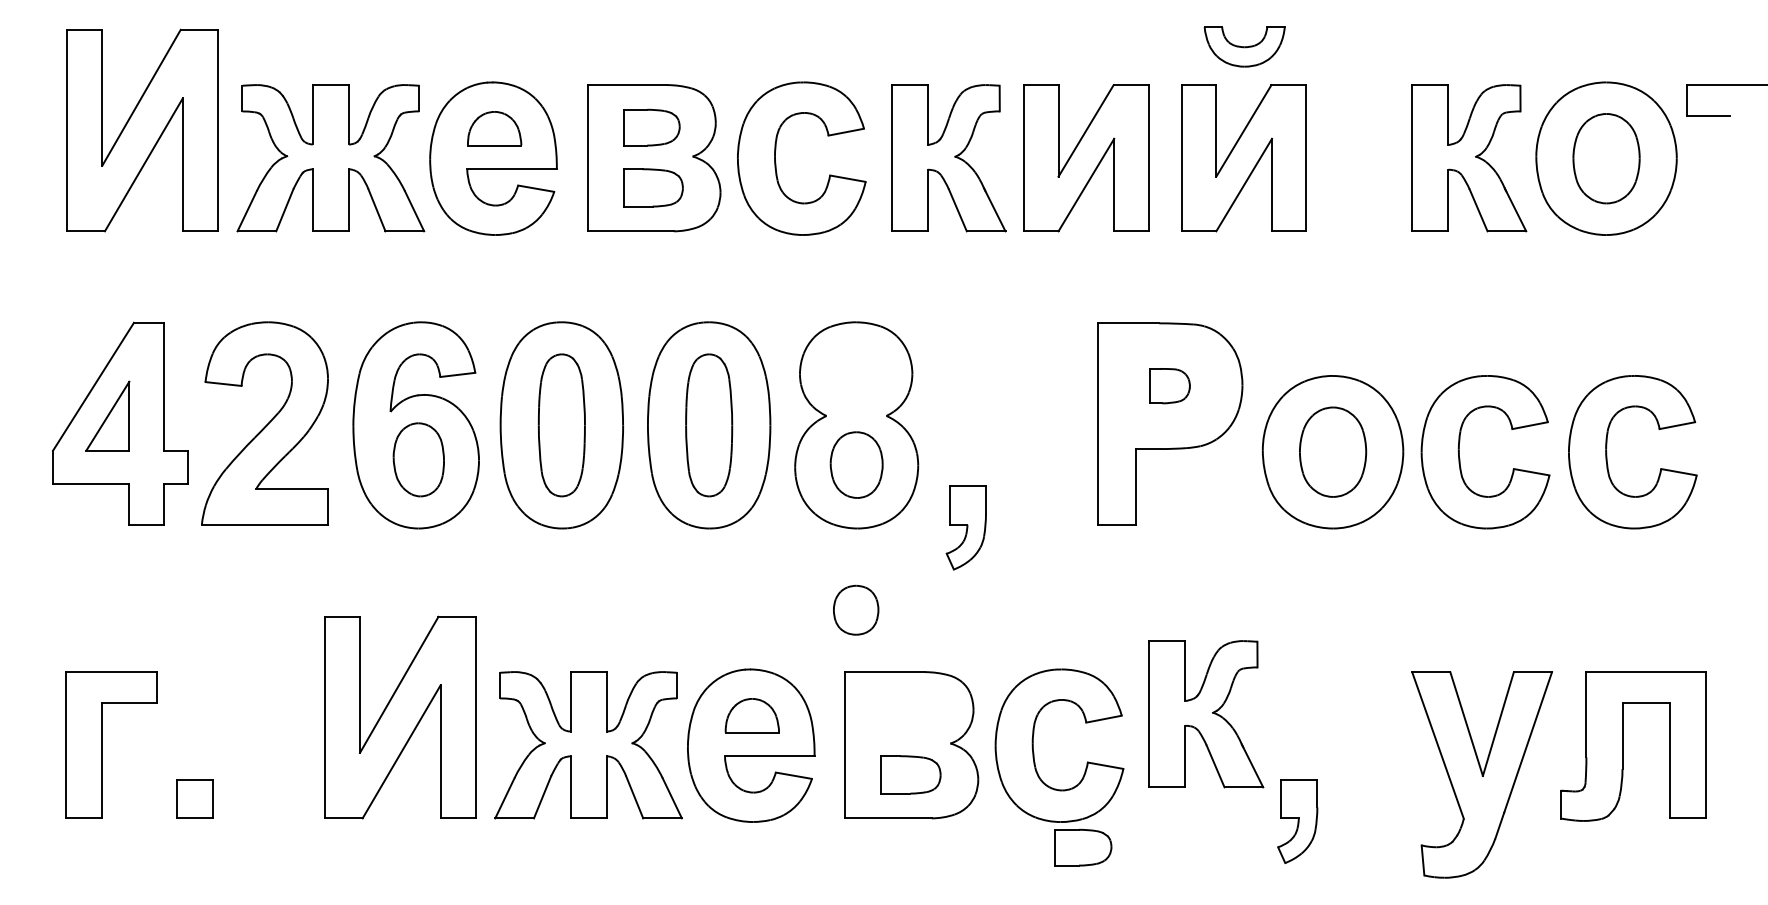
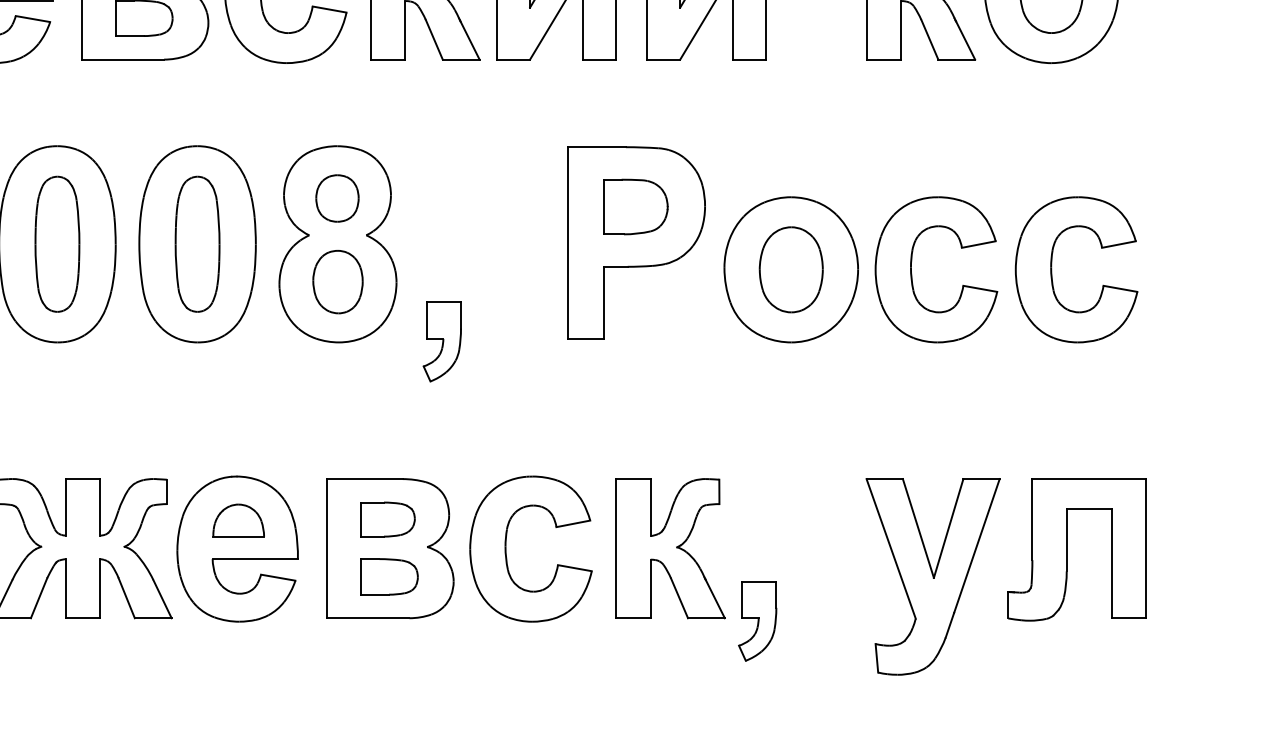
part: (1169, 385) -> (635, 206), size x1.67
part: (856, 609) -> (337, 197), moved
part: (1206, 714) -> (670, 548), moved
part: (1083, 847) -> (388, 519), moved

